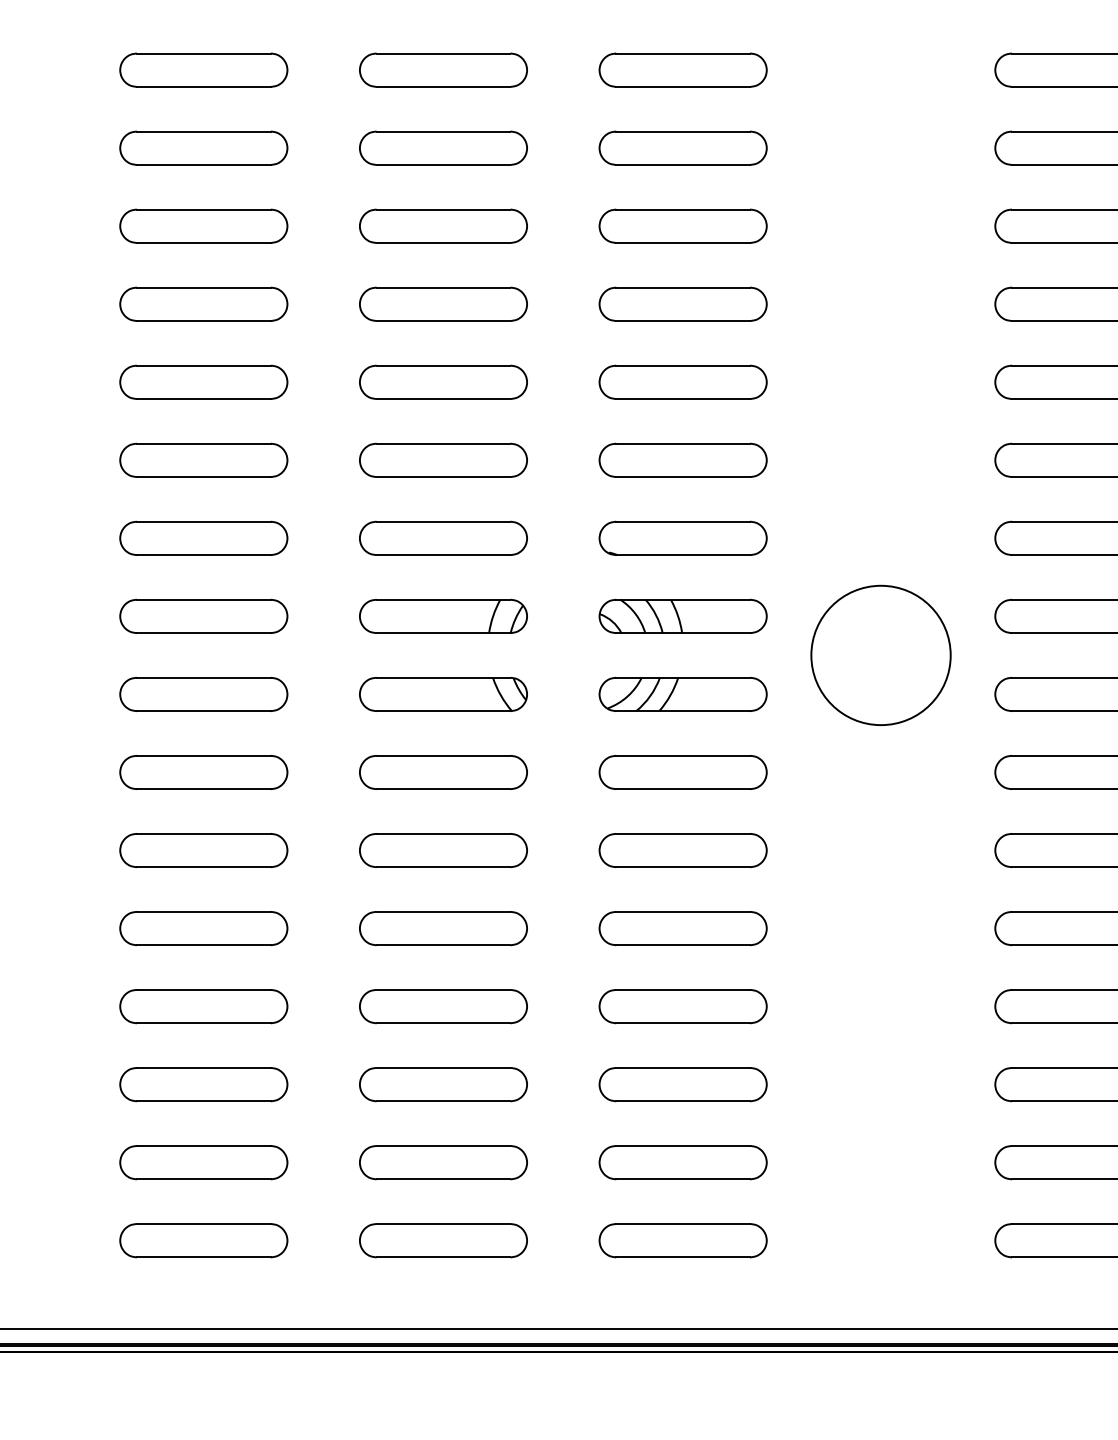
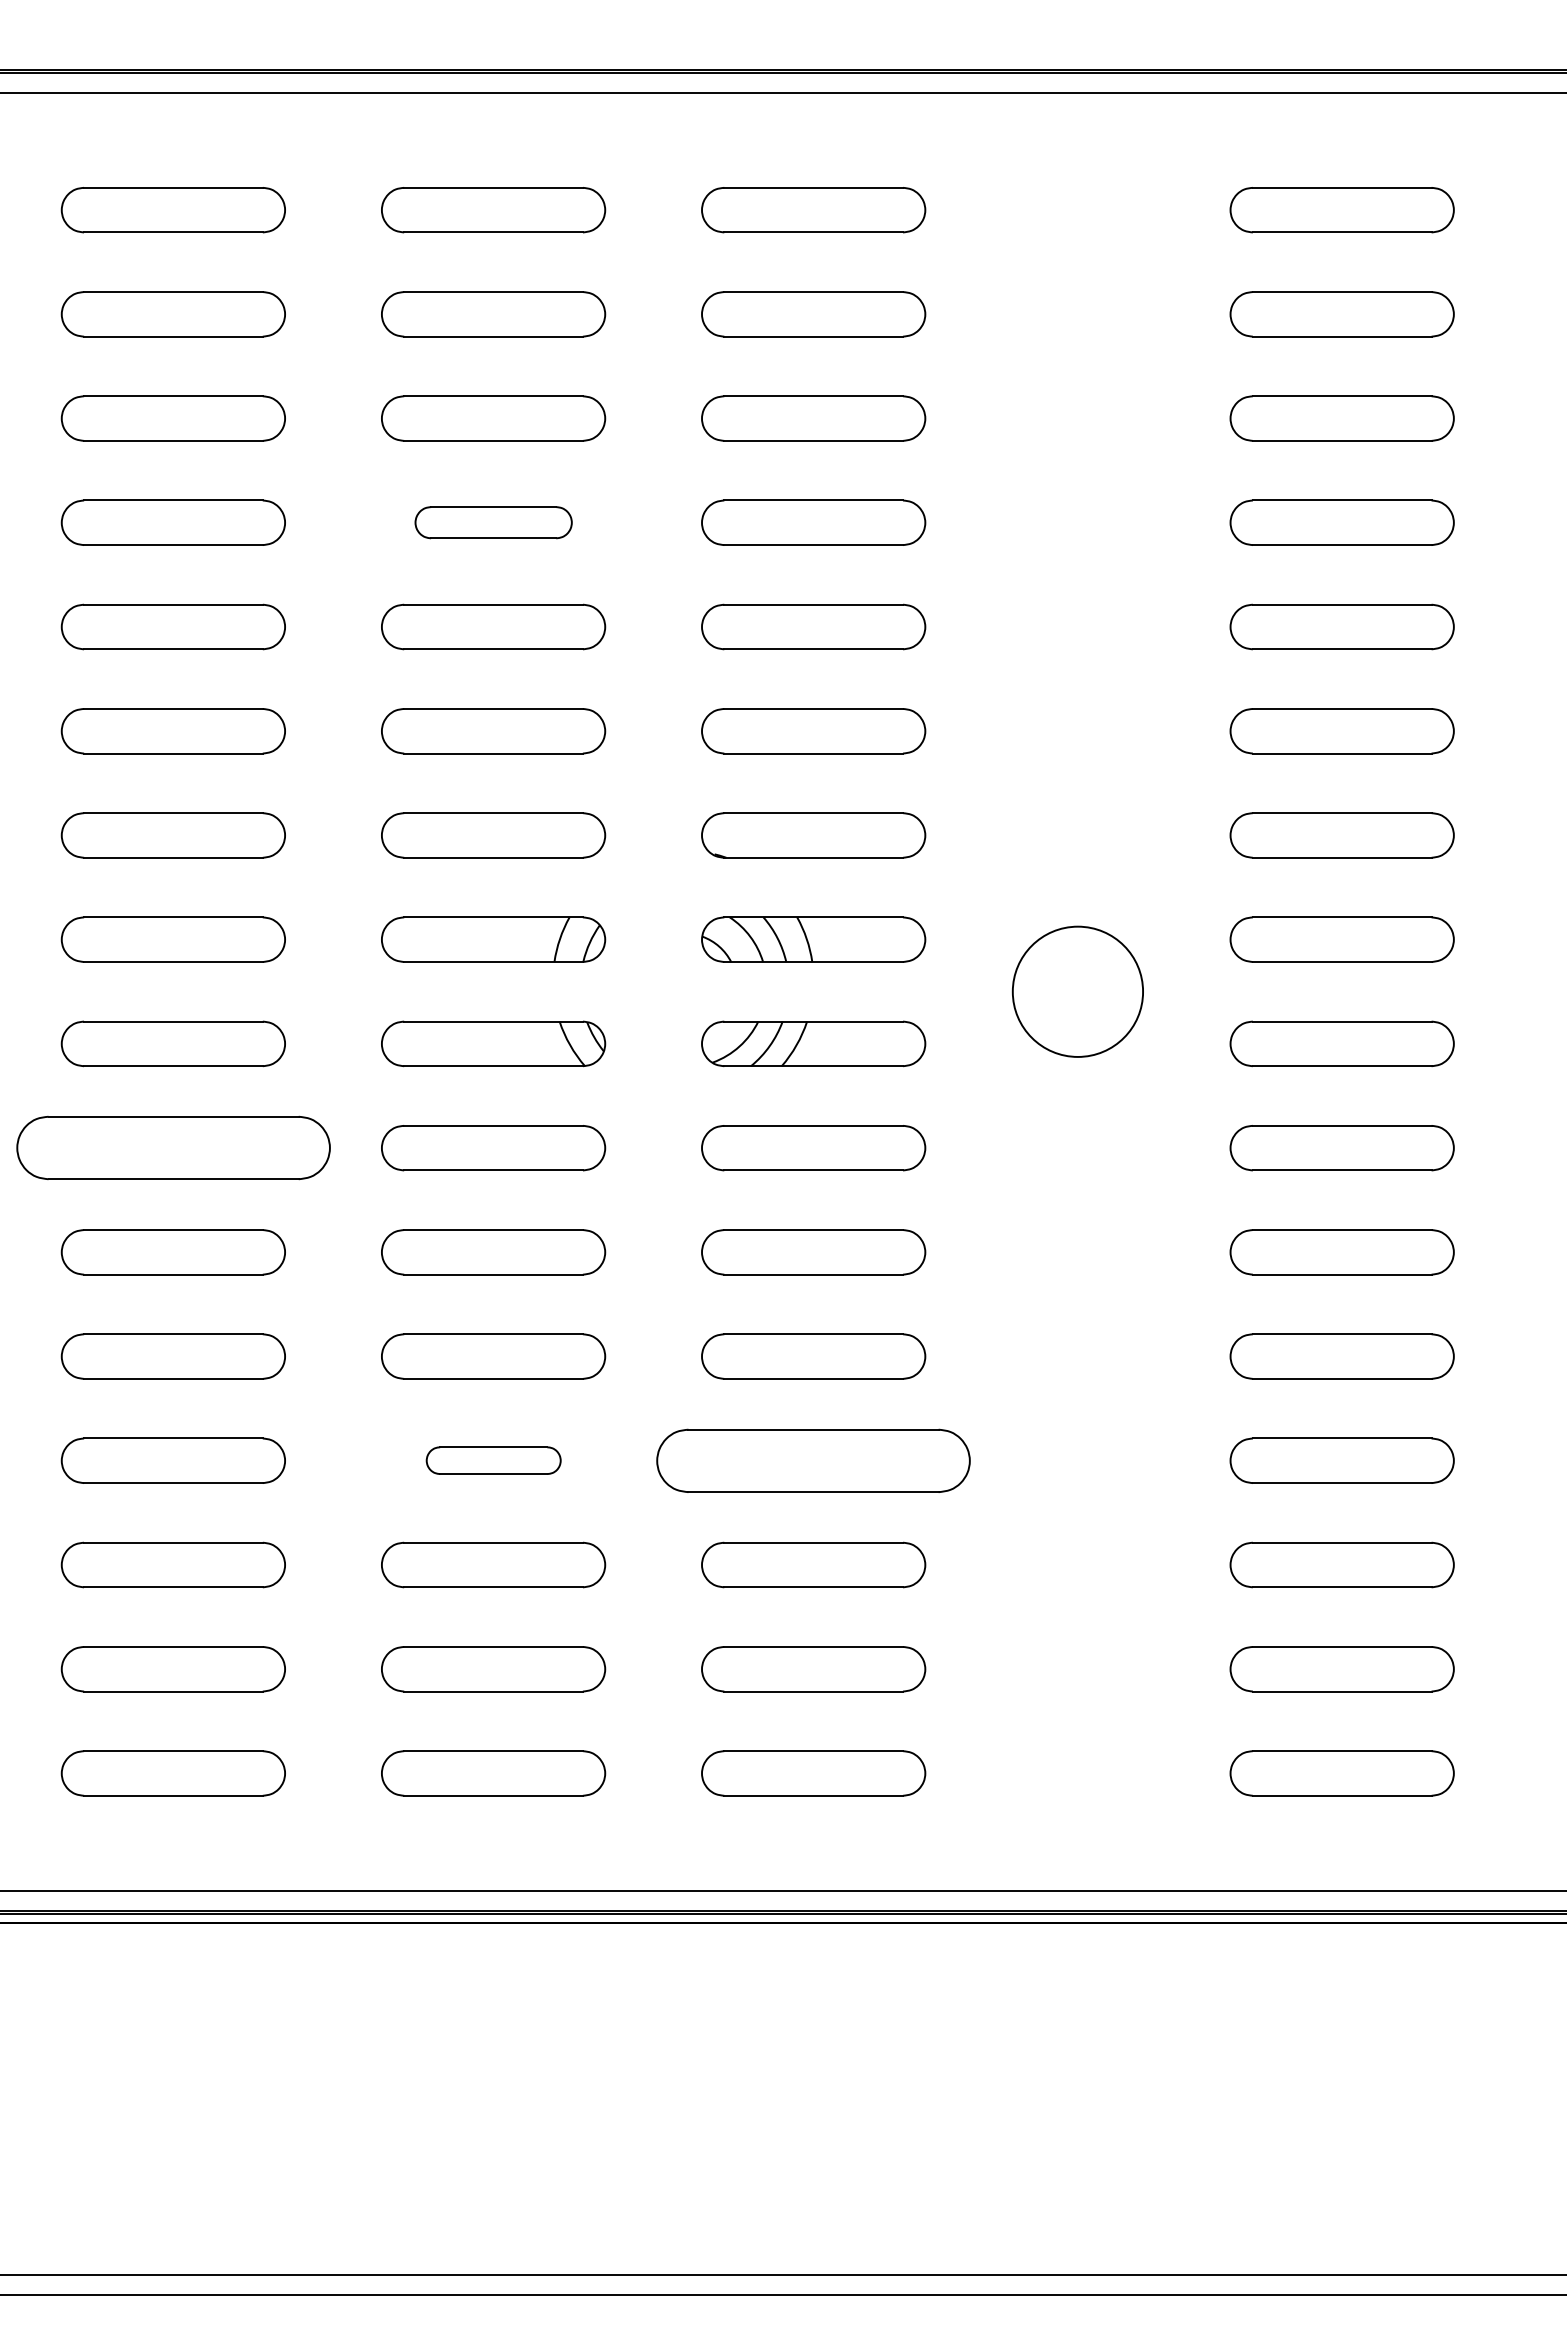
part: (443, 304) -> (493, 522), size x0.7
circle: (880, 655) -> (1077, 991), size x0.7
part: (203, 772) -> (172, 1148), size x1.4
part: (443, 1006) -> (493, 1460), size x0.6
part: (683, 1006) -> (813, 1460), size x1.4

